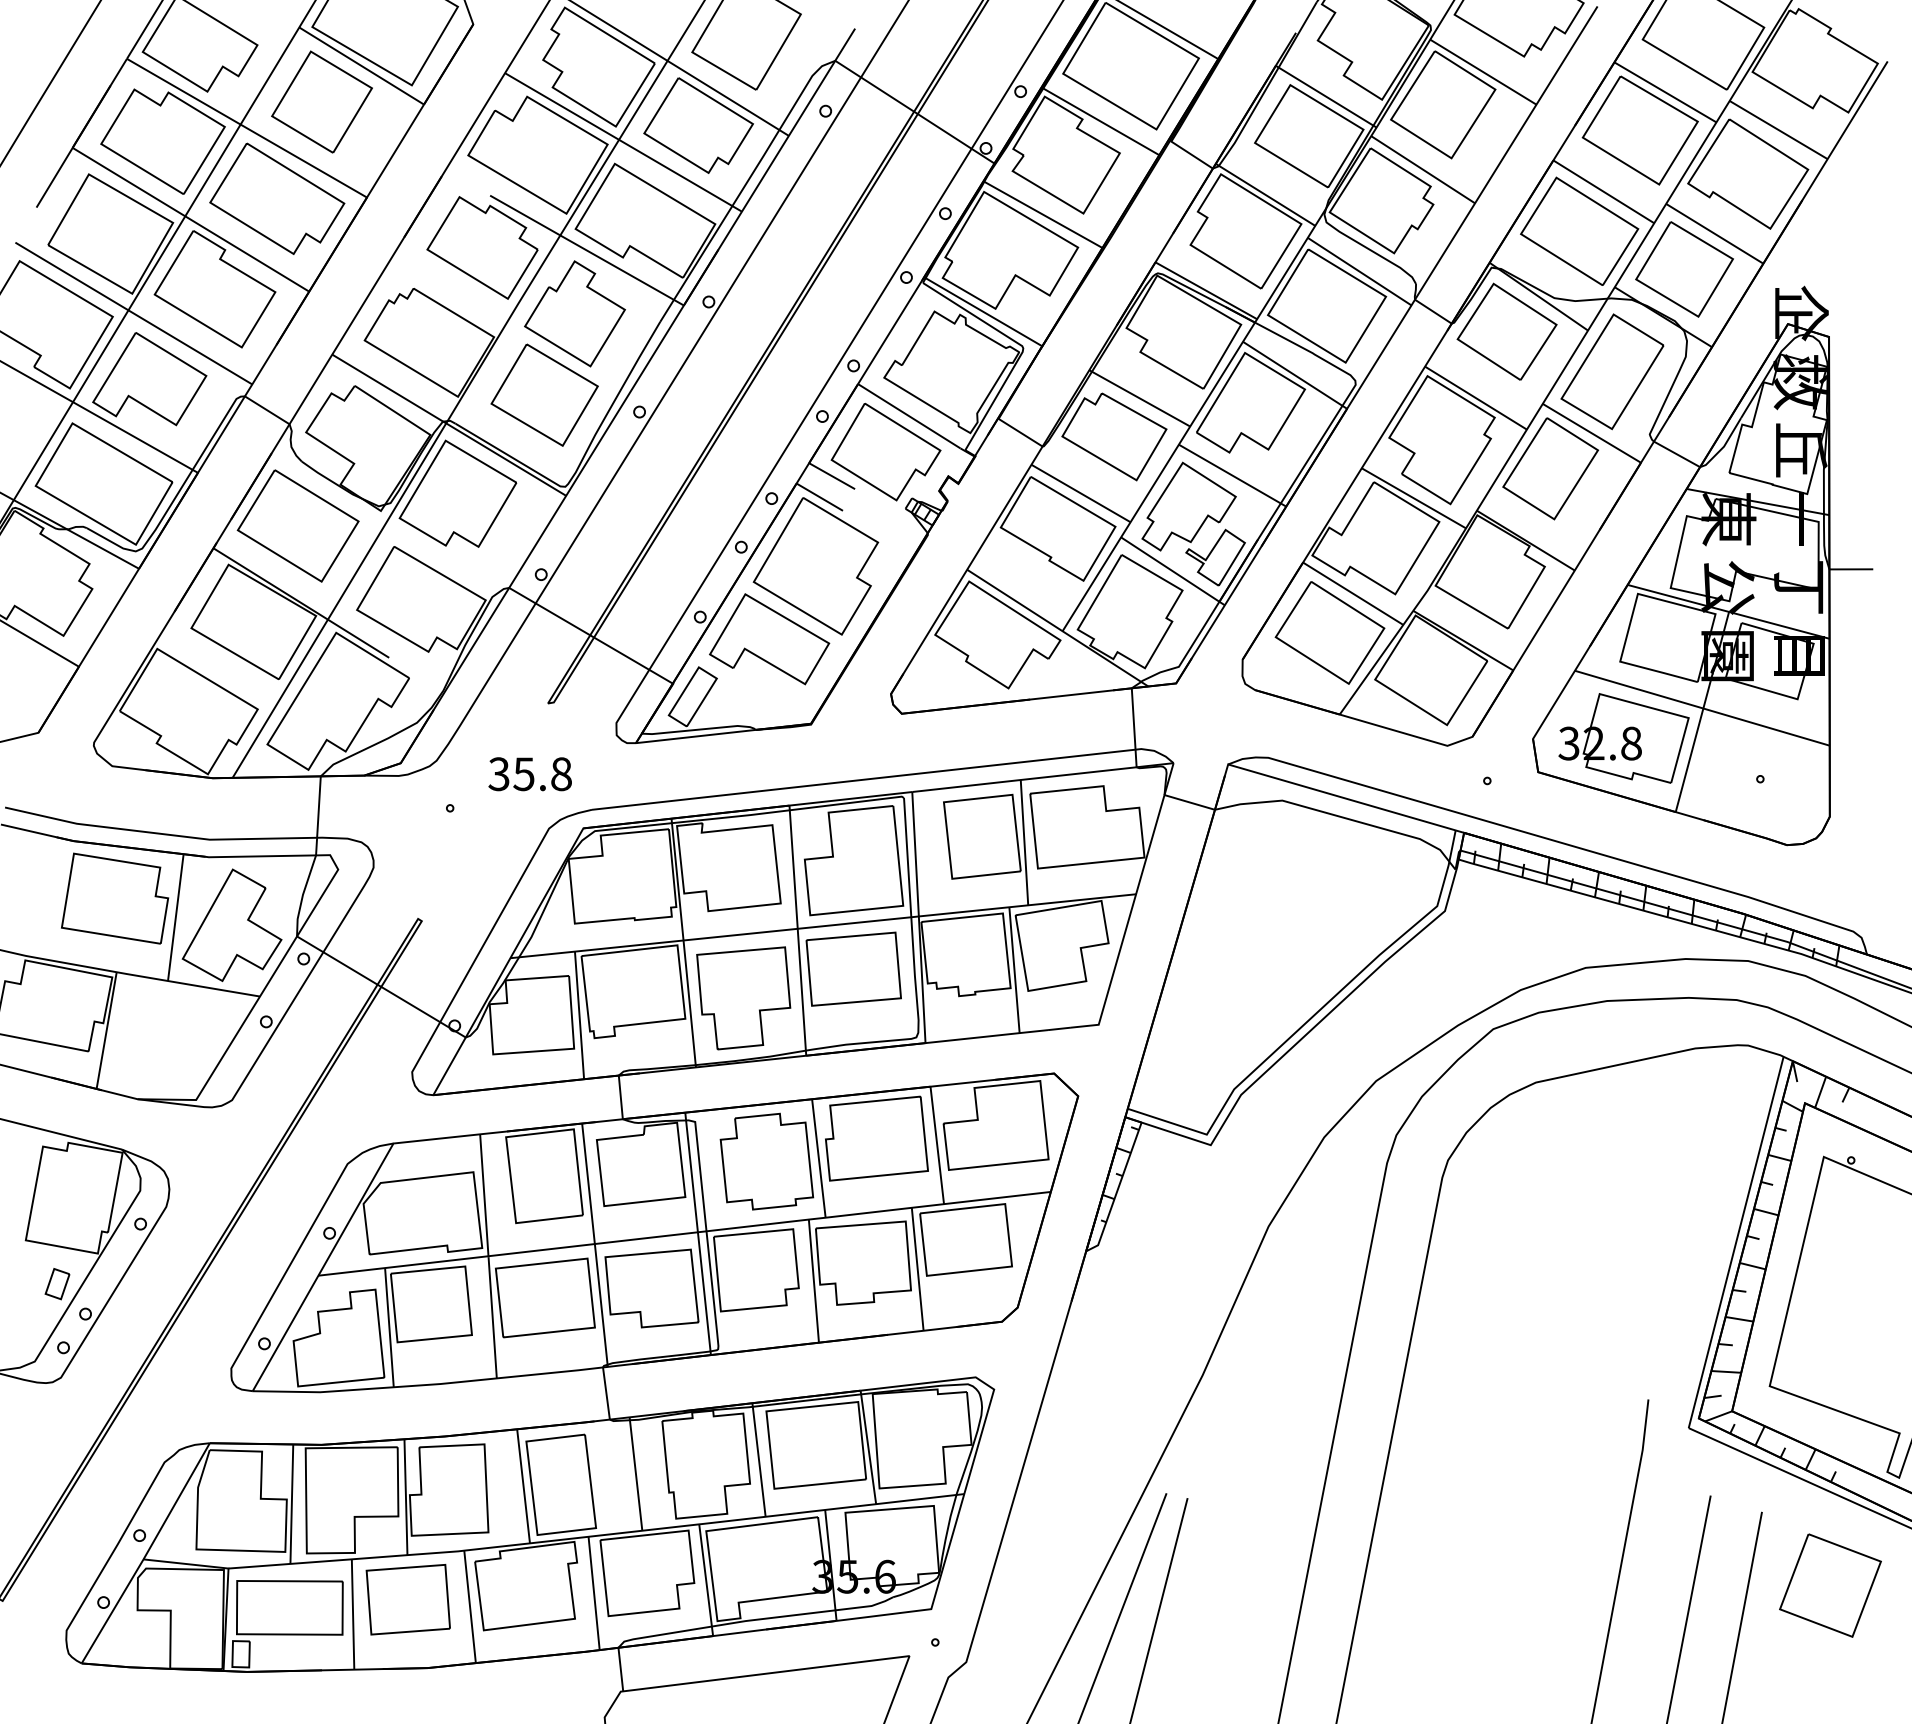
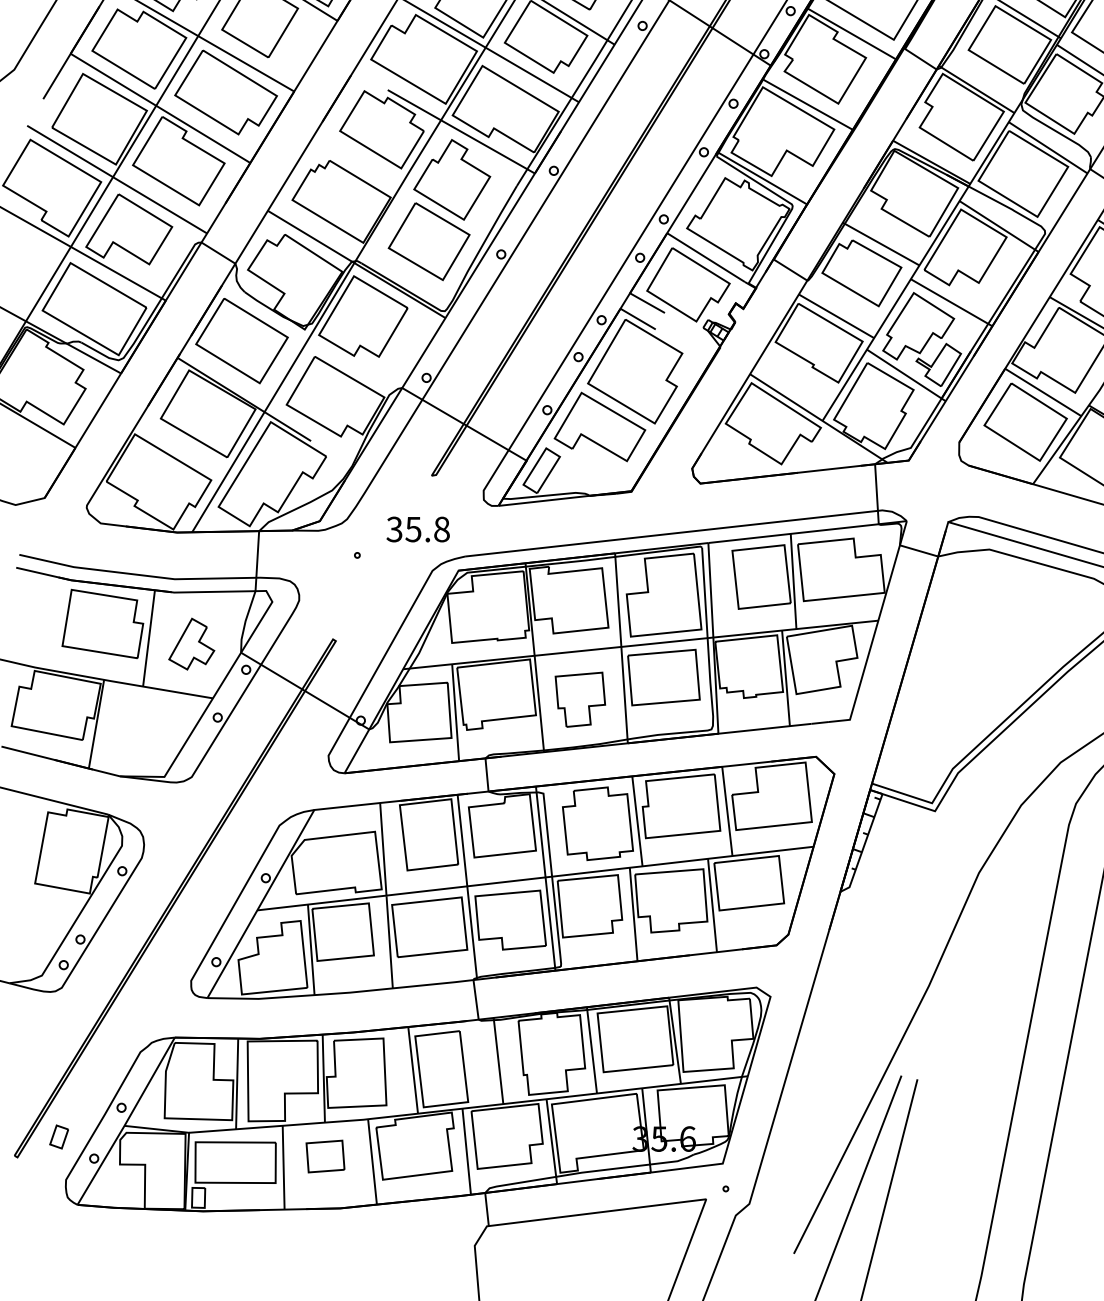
part: (231, 924) -> (191, 643), size x0.6
part: (743, 998) -> (580, 699), size x0.7
part: (57, 1284) -> (59, 1137), moved
part: (407, 1599) -> (324, 1156), size x0.6

